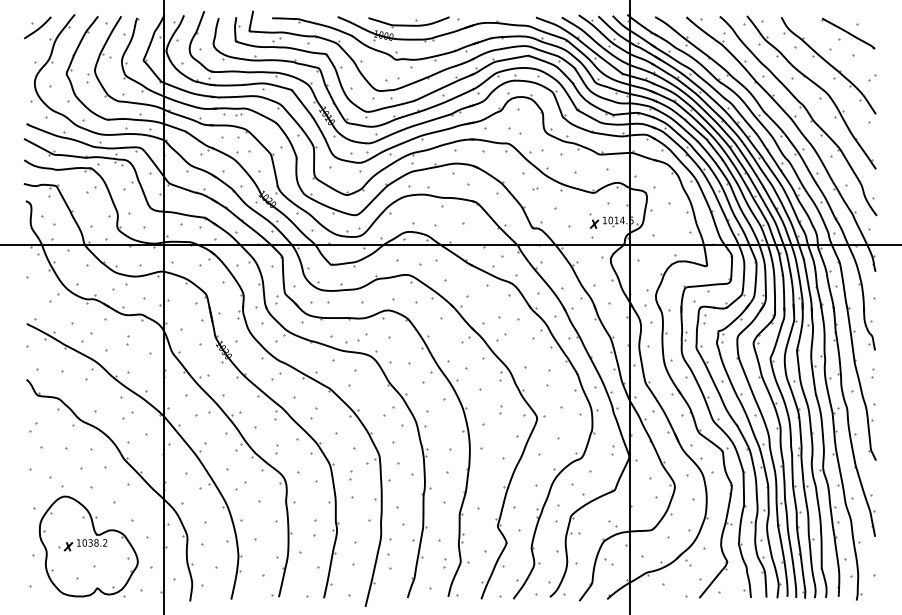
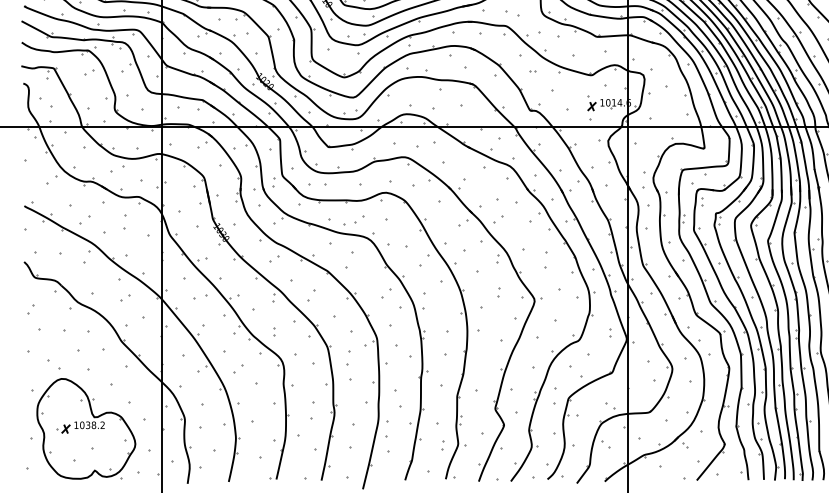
part: (127, 340) -> (125, 222), size x1.6
part: (350, 475) -> (348, 357), size x1.6

